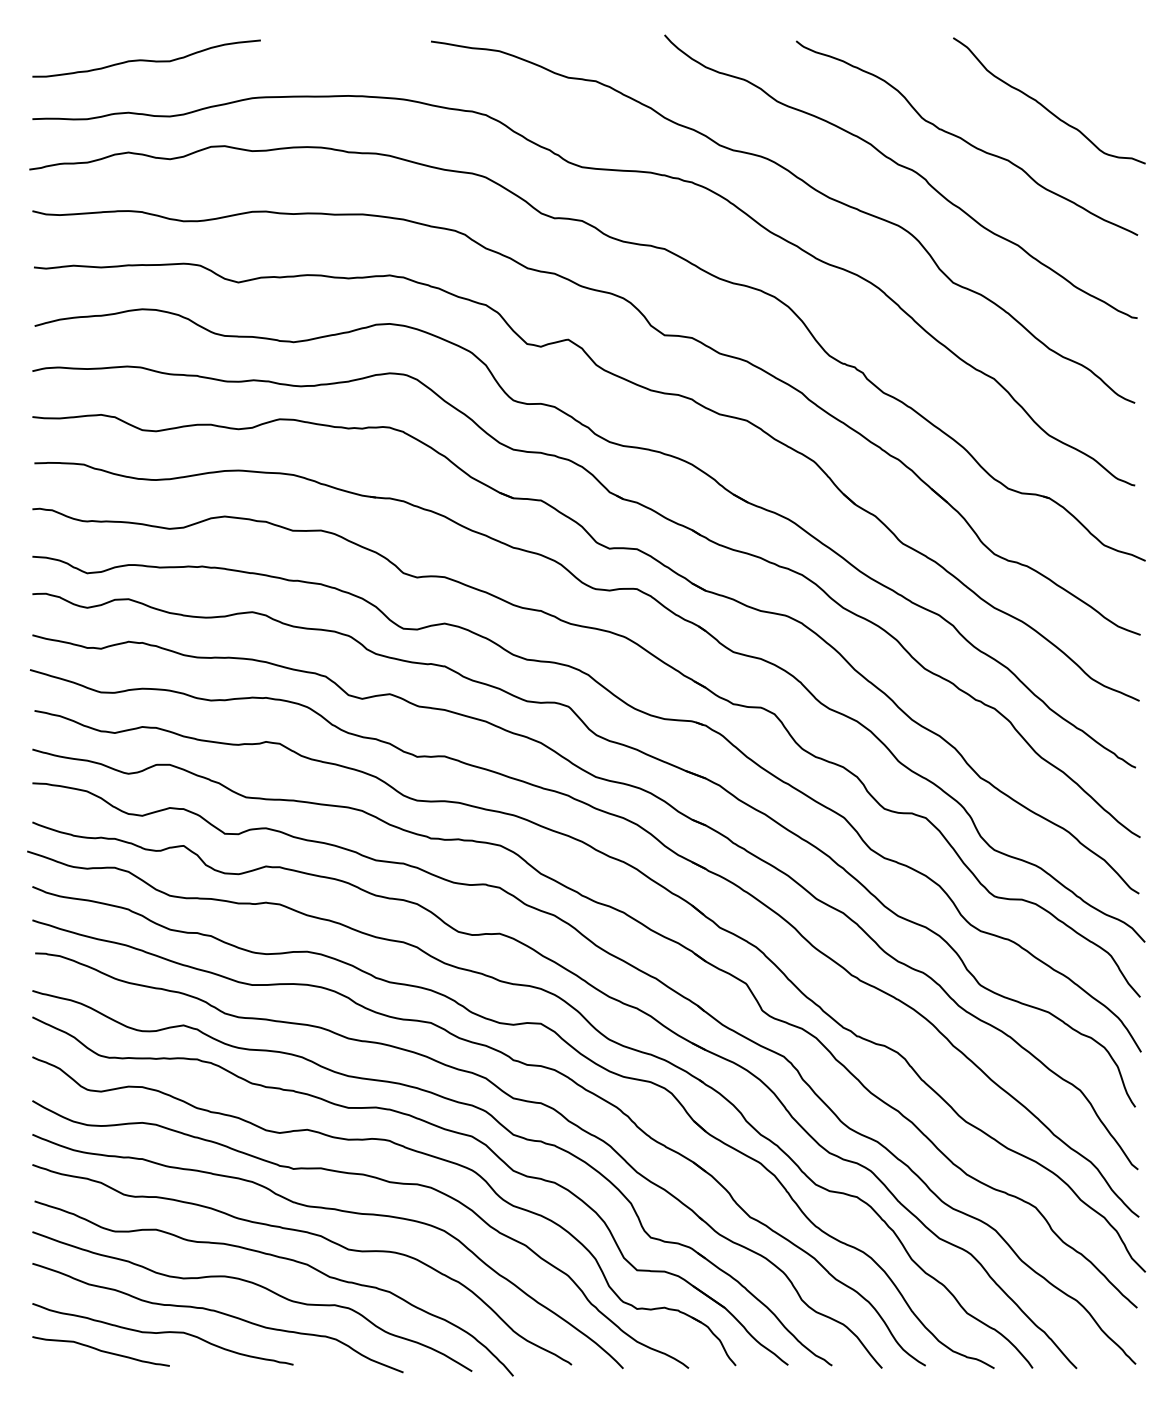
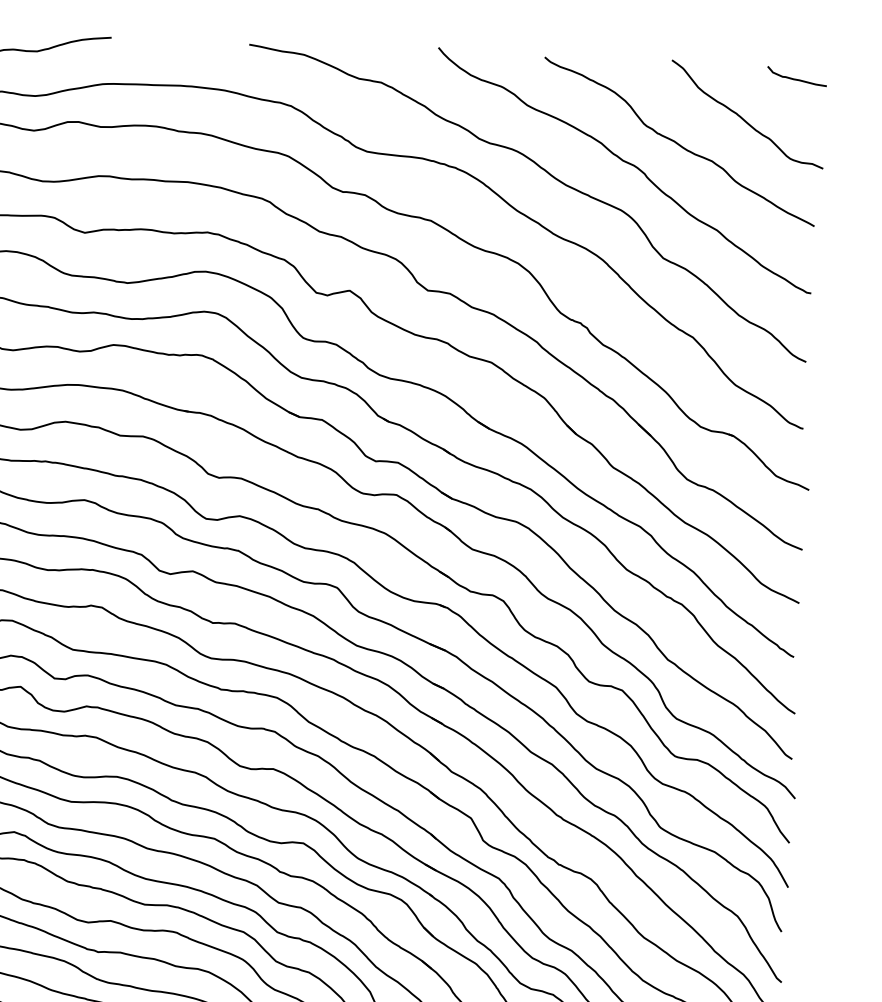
curve: (1108, 54) -> (797, 79), added

